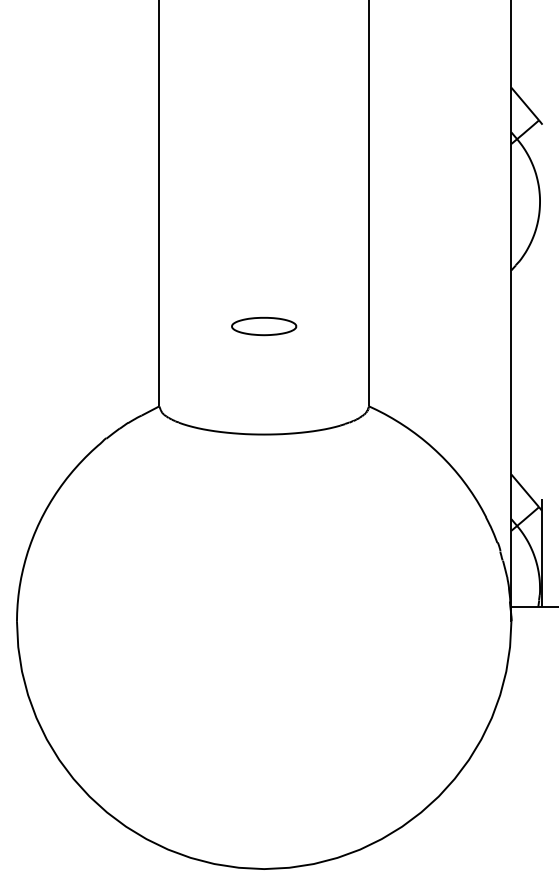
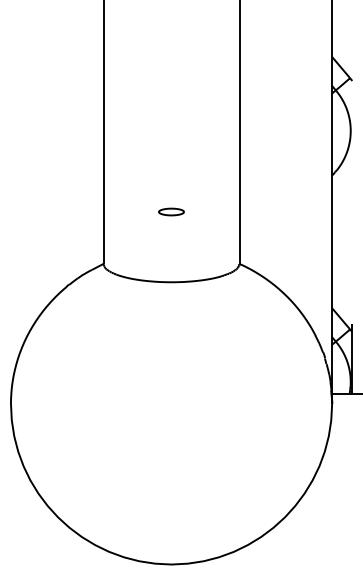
part: (264, 325) -> (171, 211), size x0.6

